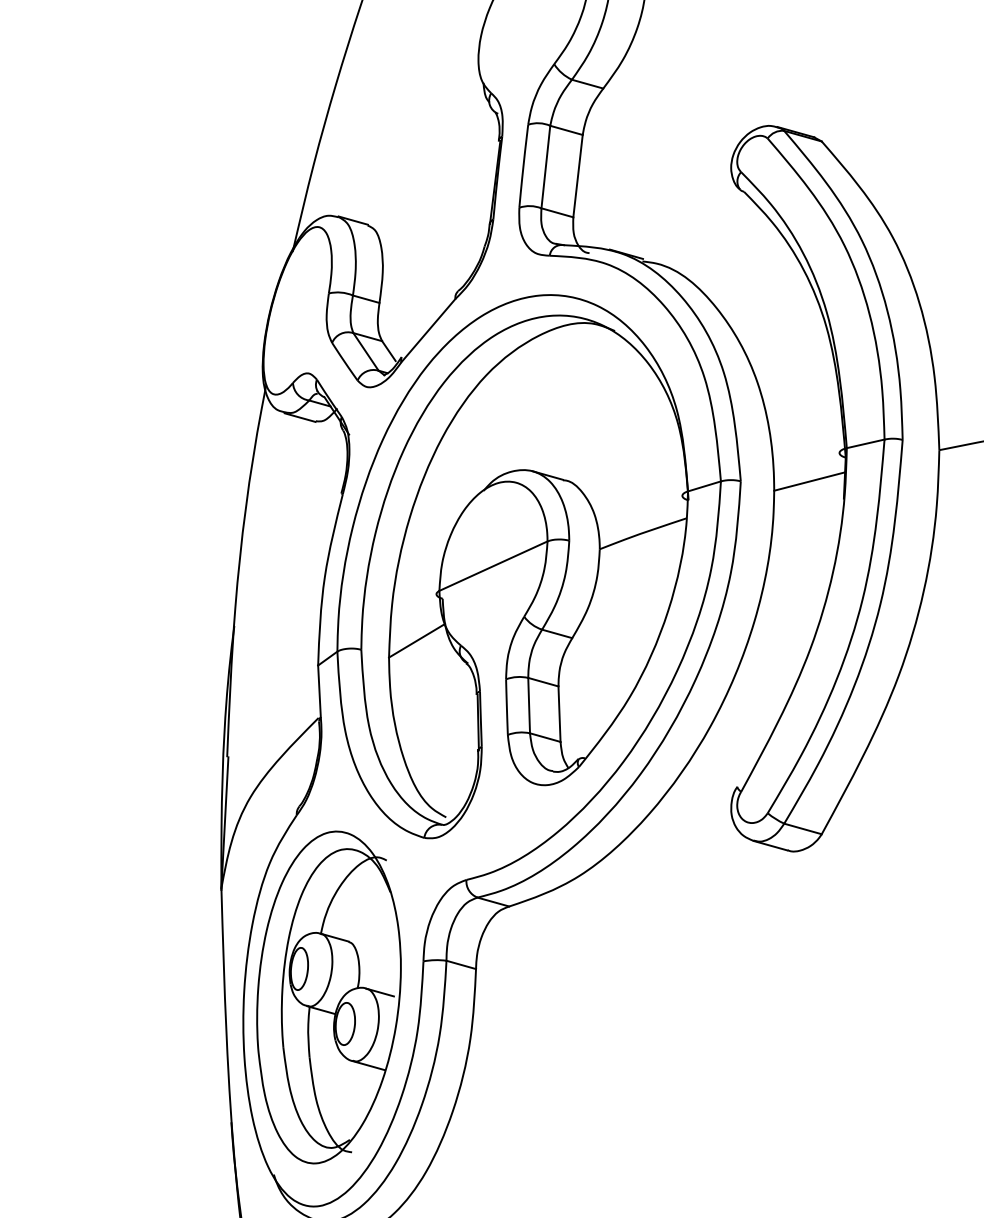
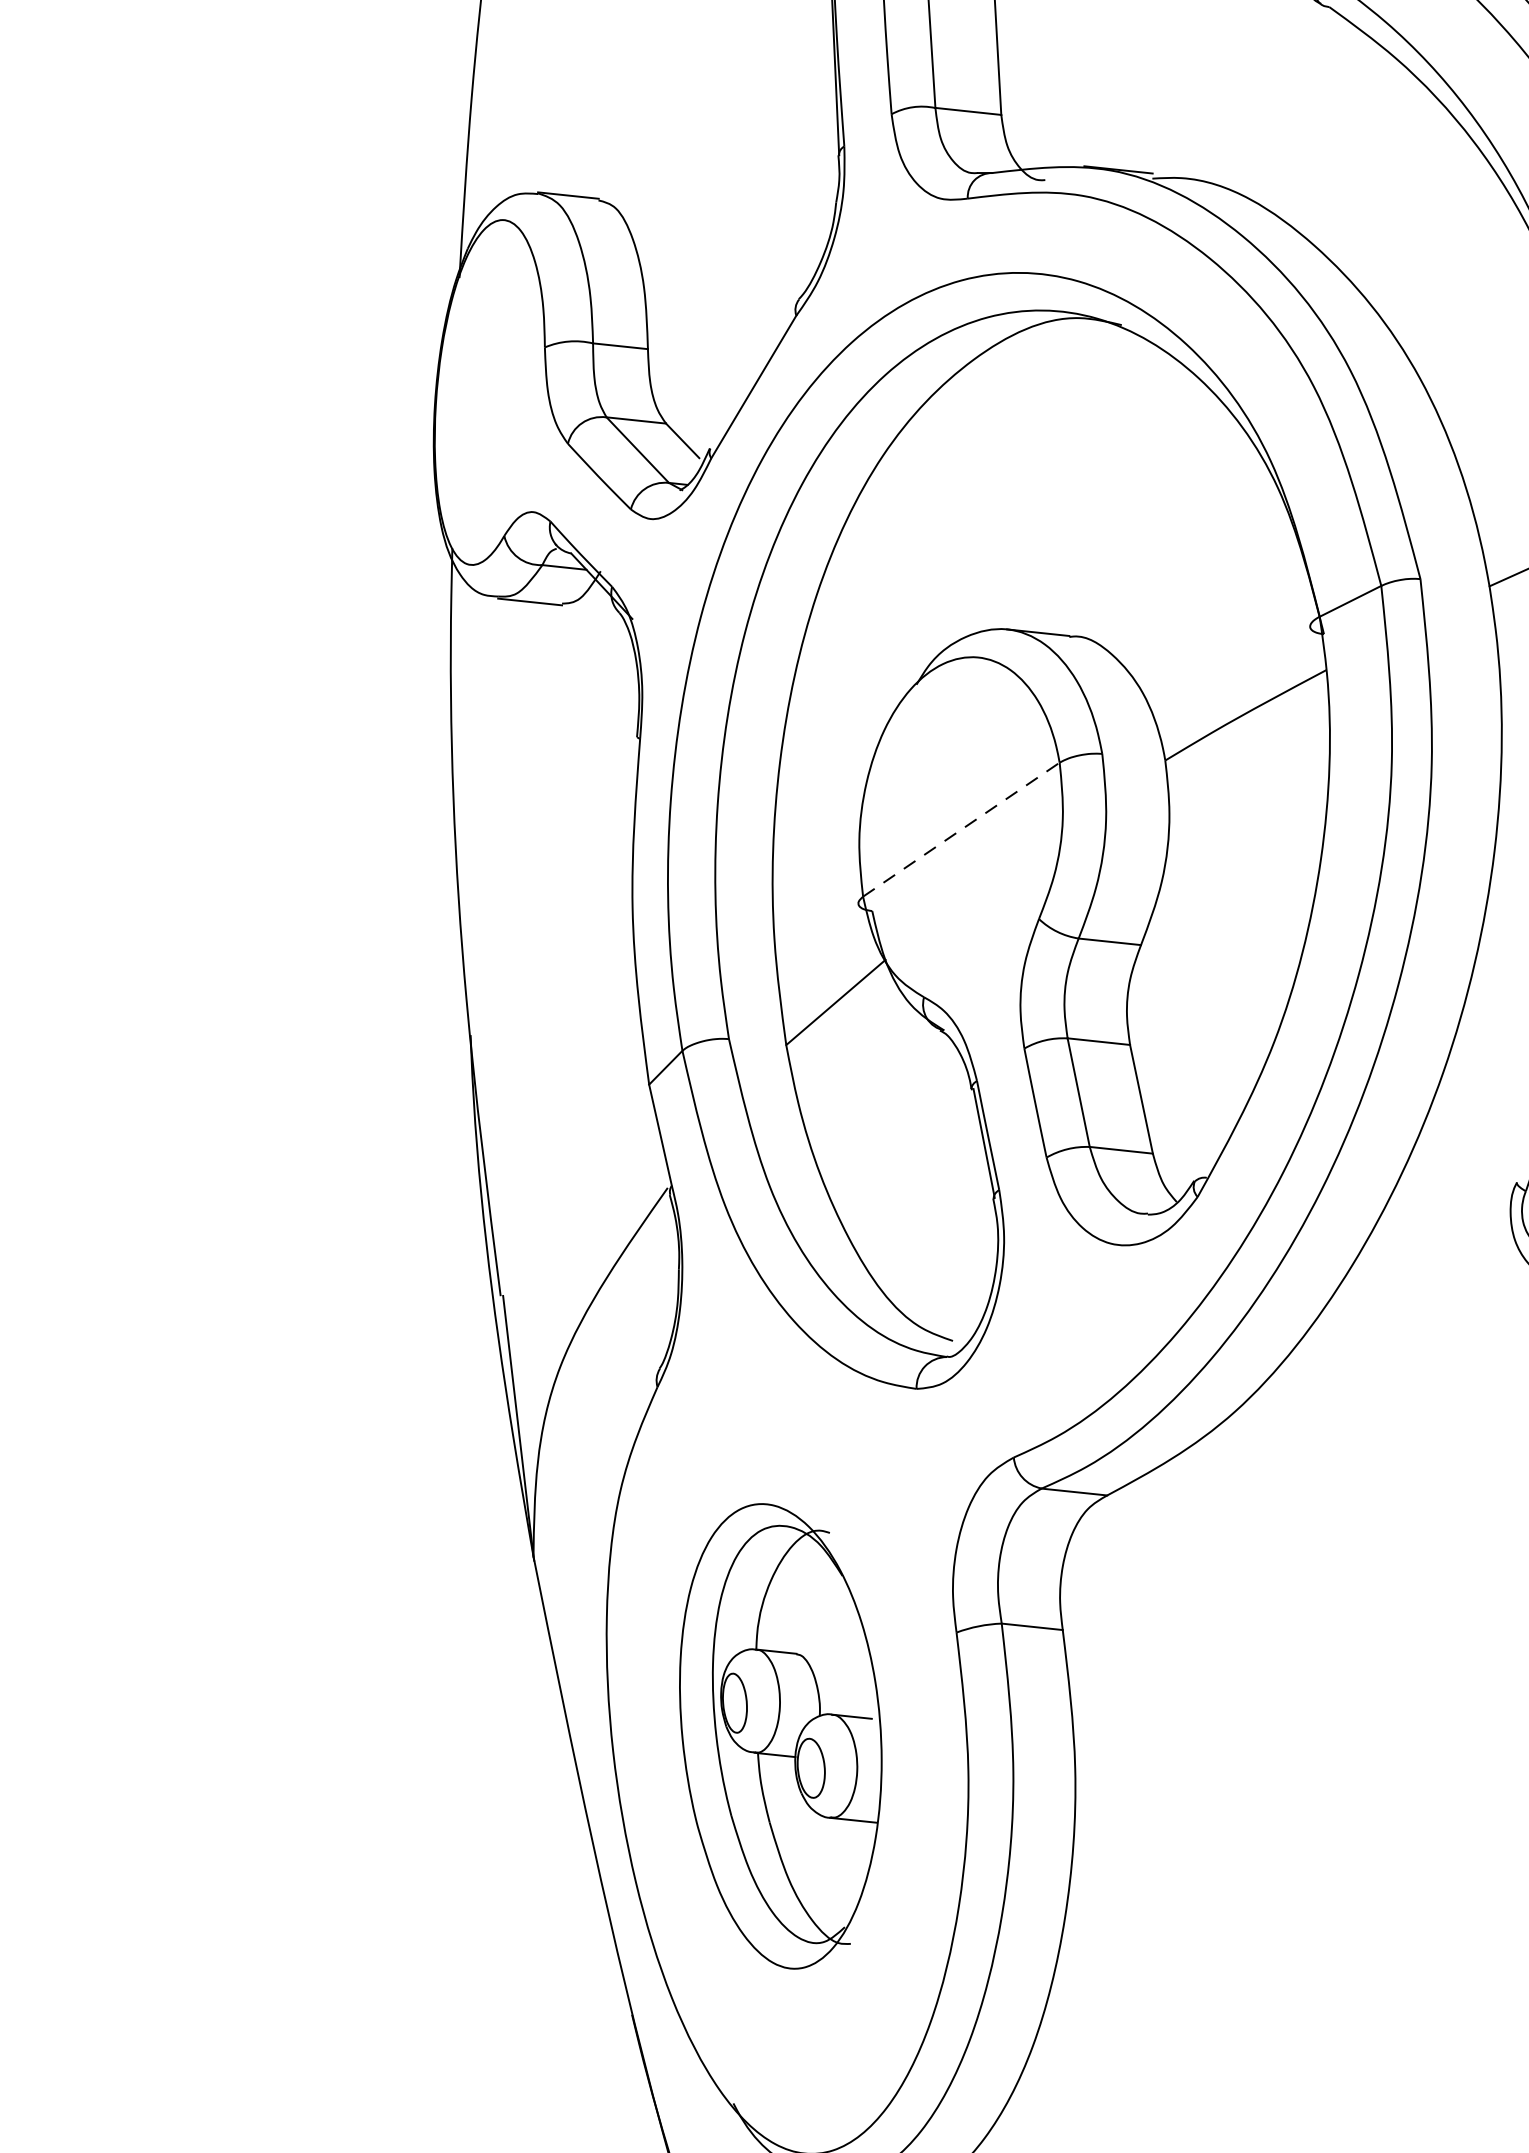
line: (493, 565) -> (961, 828), solid -> dashed
part: (328, 997) -> (781, 1735), size x0.7

